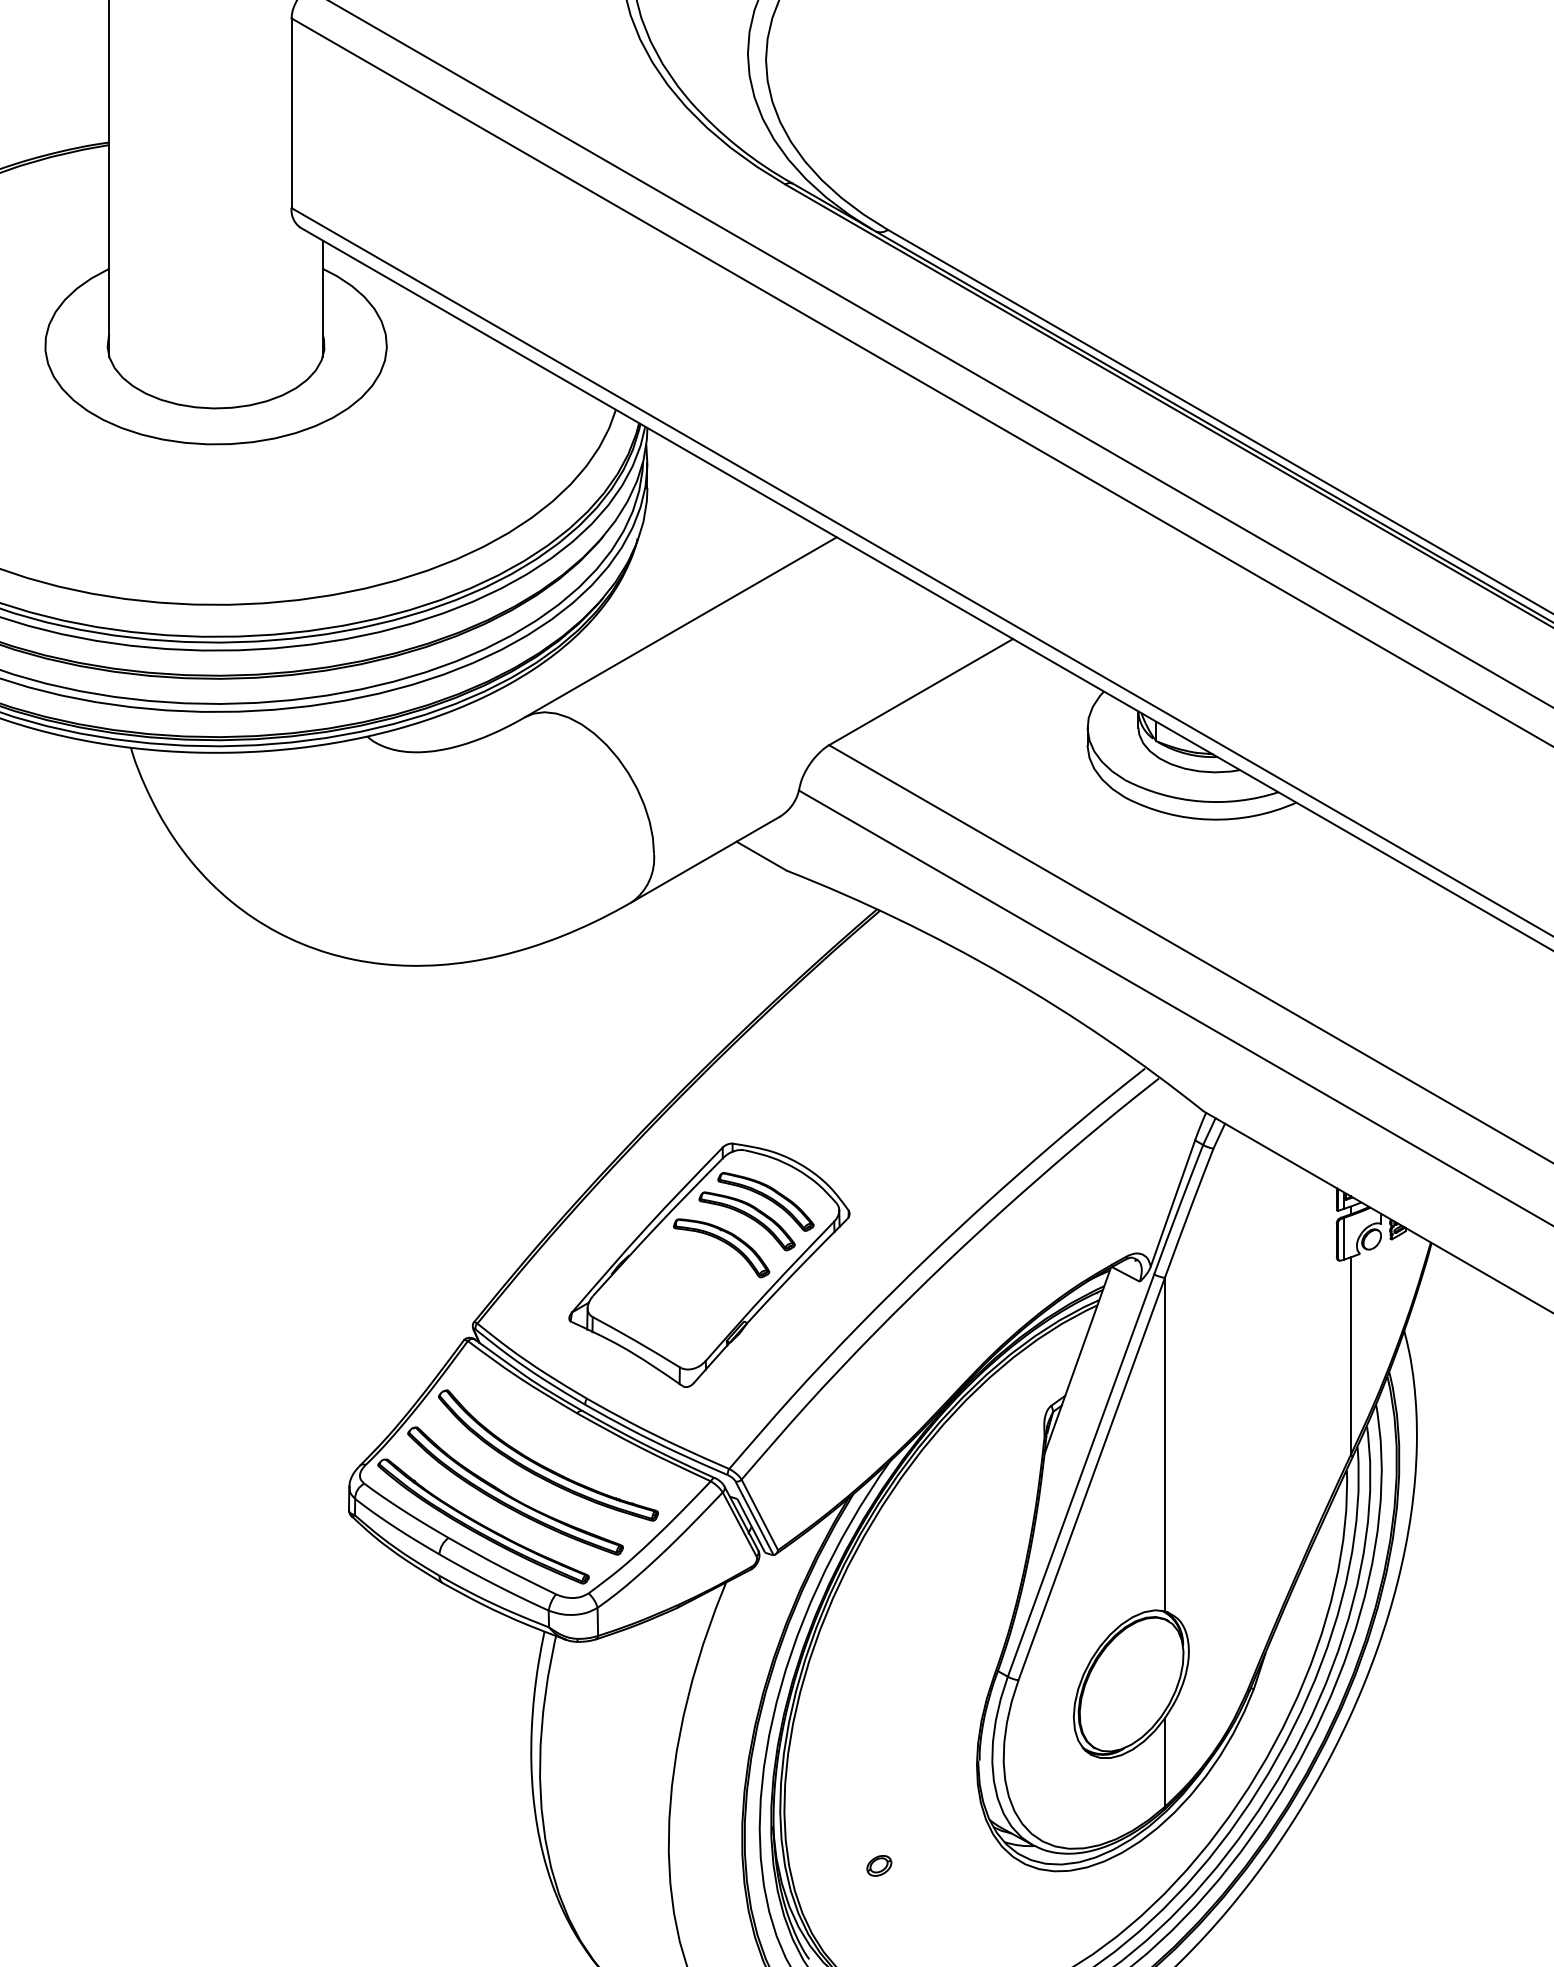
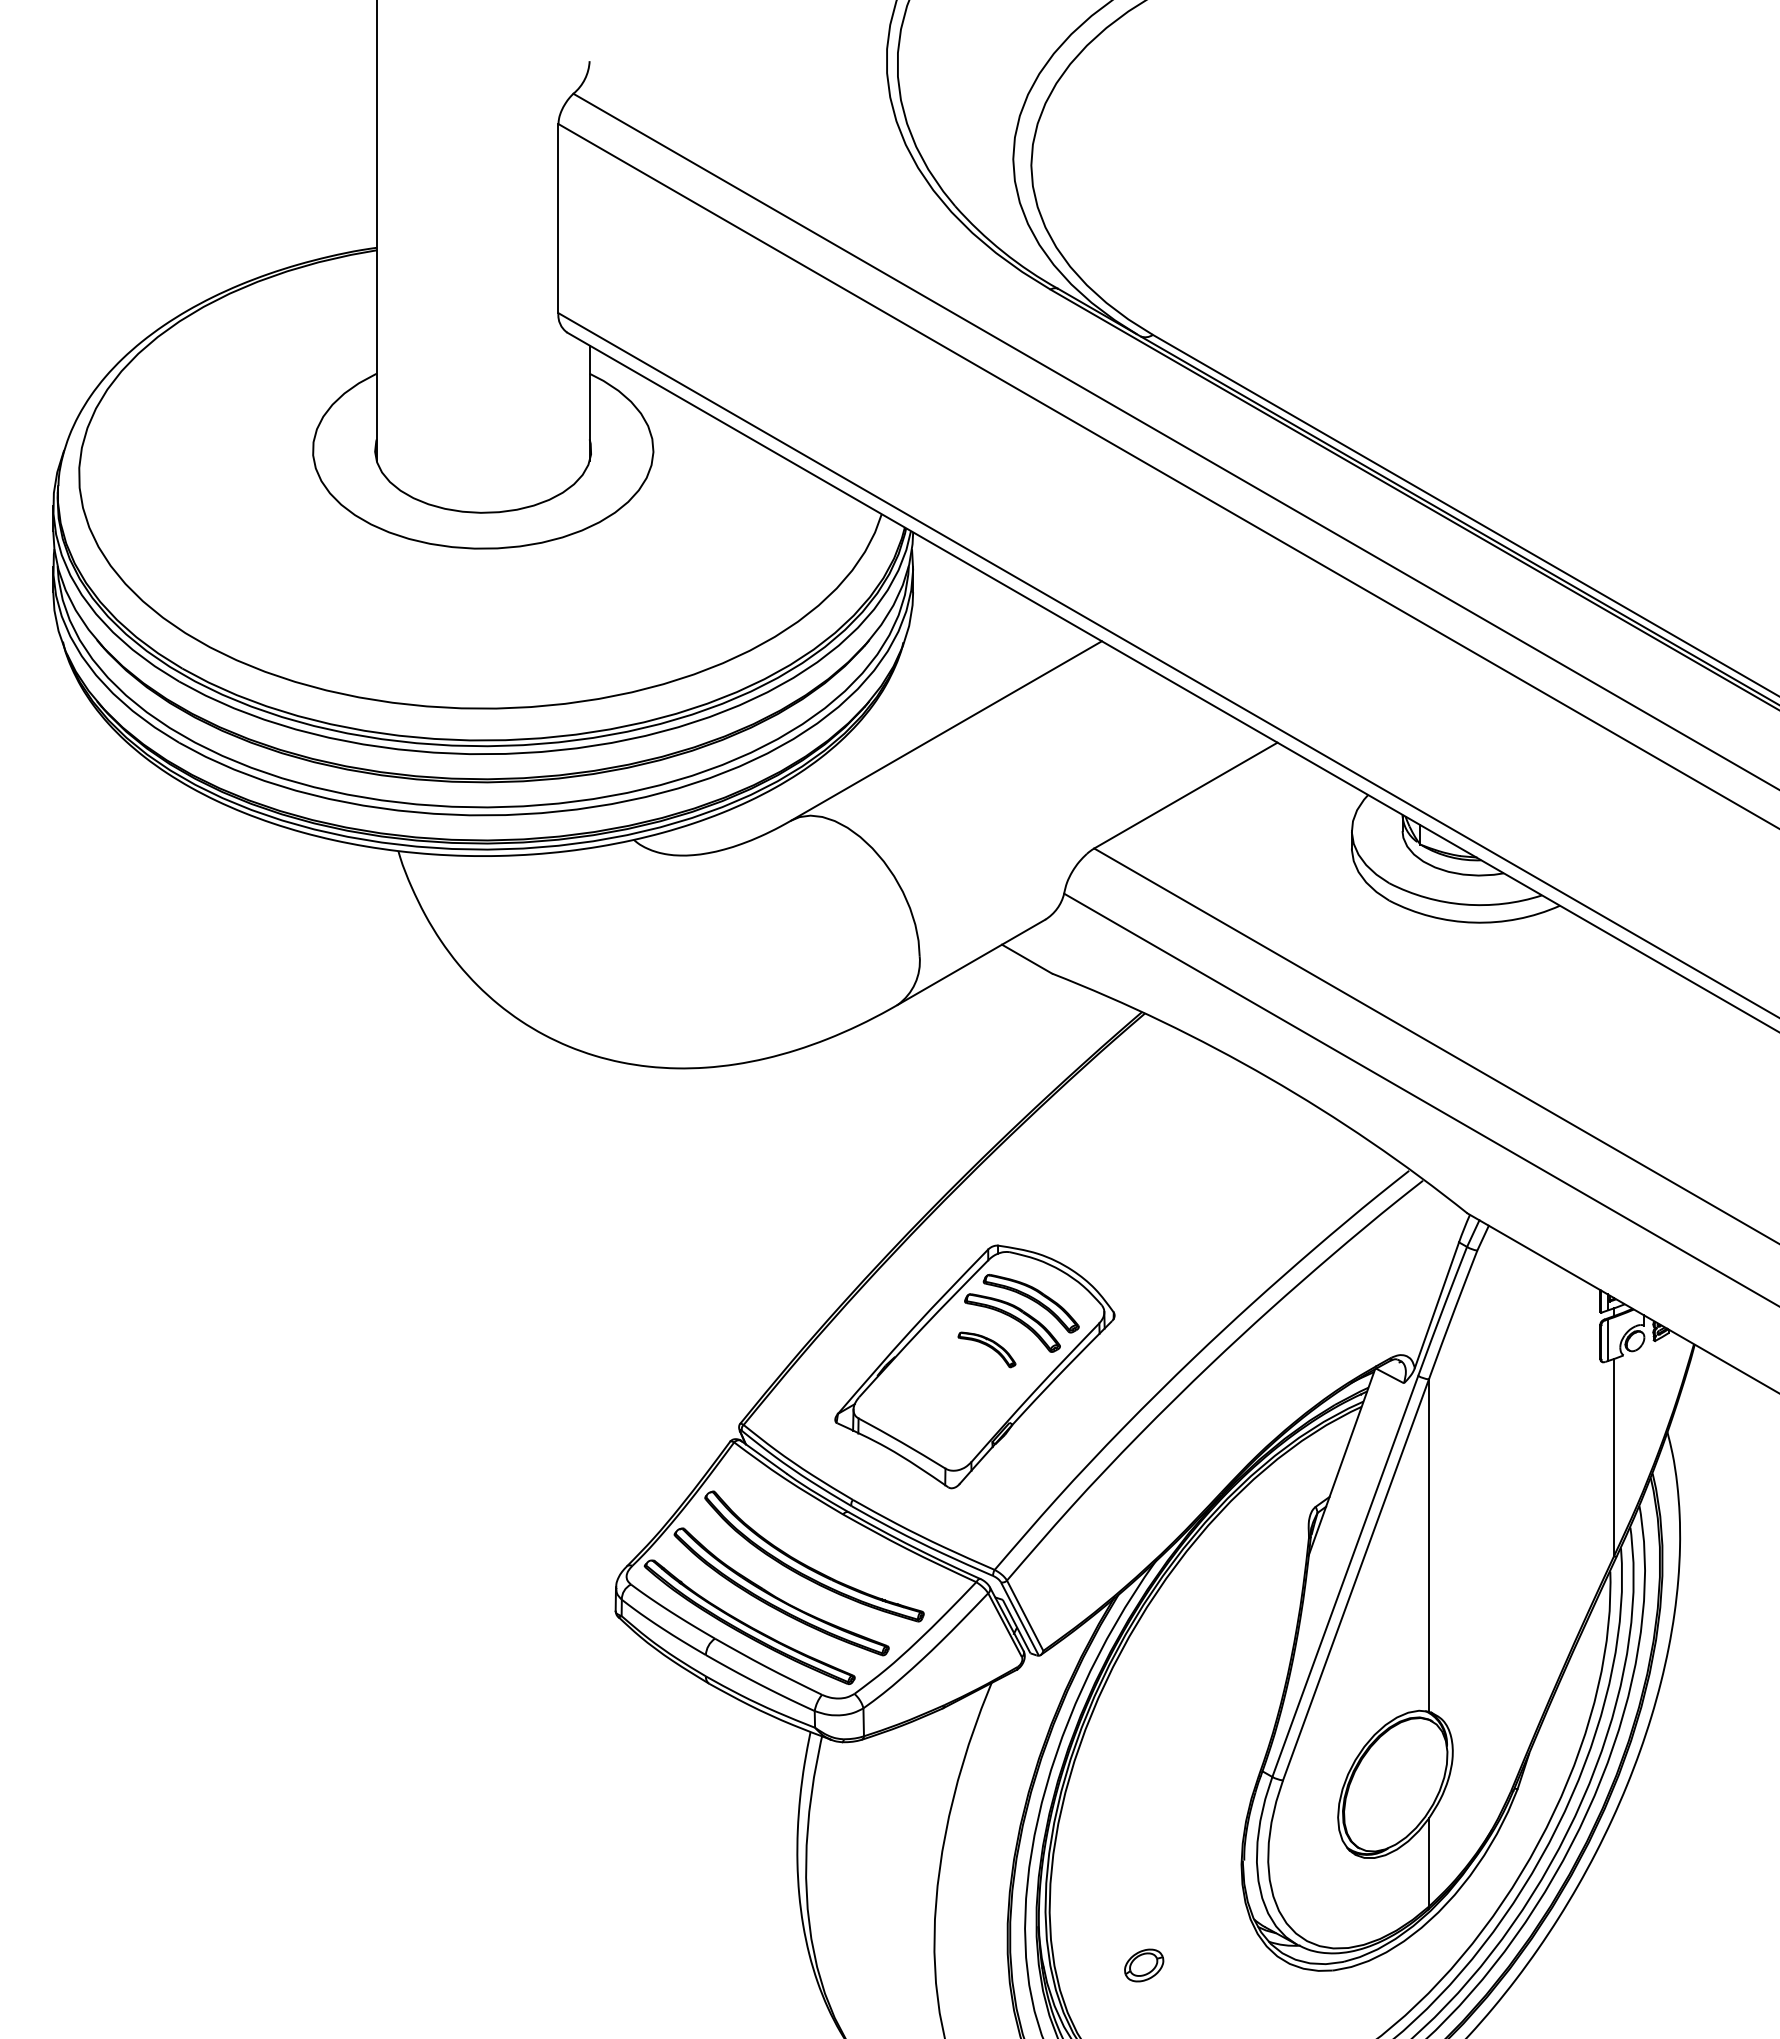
part: (721, 1247) -> (986, 1349), size x0.6
part: (879, 1865) -> (1144, 1965), size x1.6

